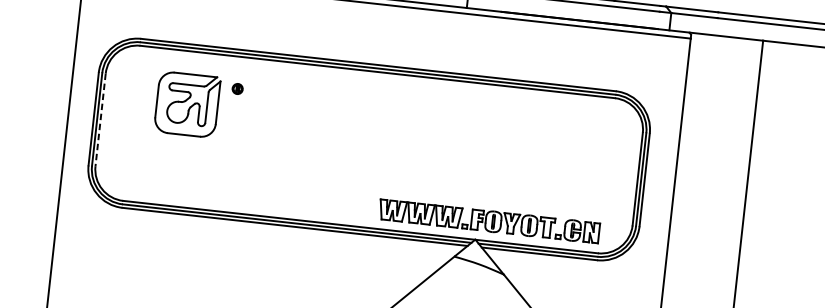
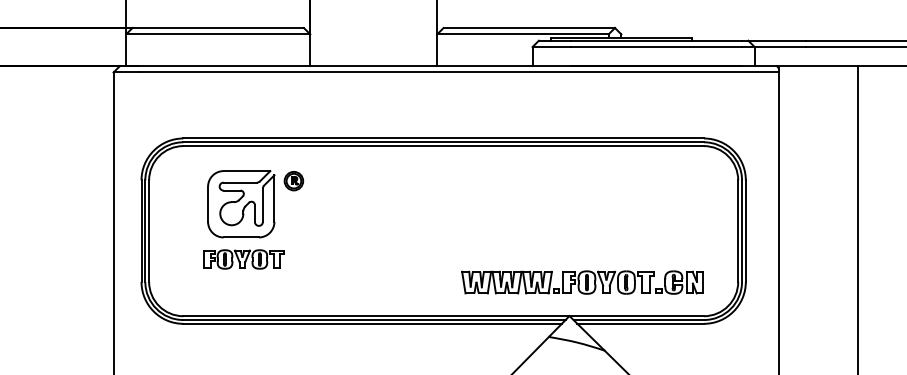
part: (237, 89) -> (293, 181), size x1.67
line: (100, 120) -> (149, 231), dashed -> solid
part: (183, 155) -> (243, 259), added
part: (489, 221) -> (582, 282), moved

